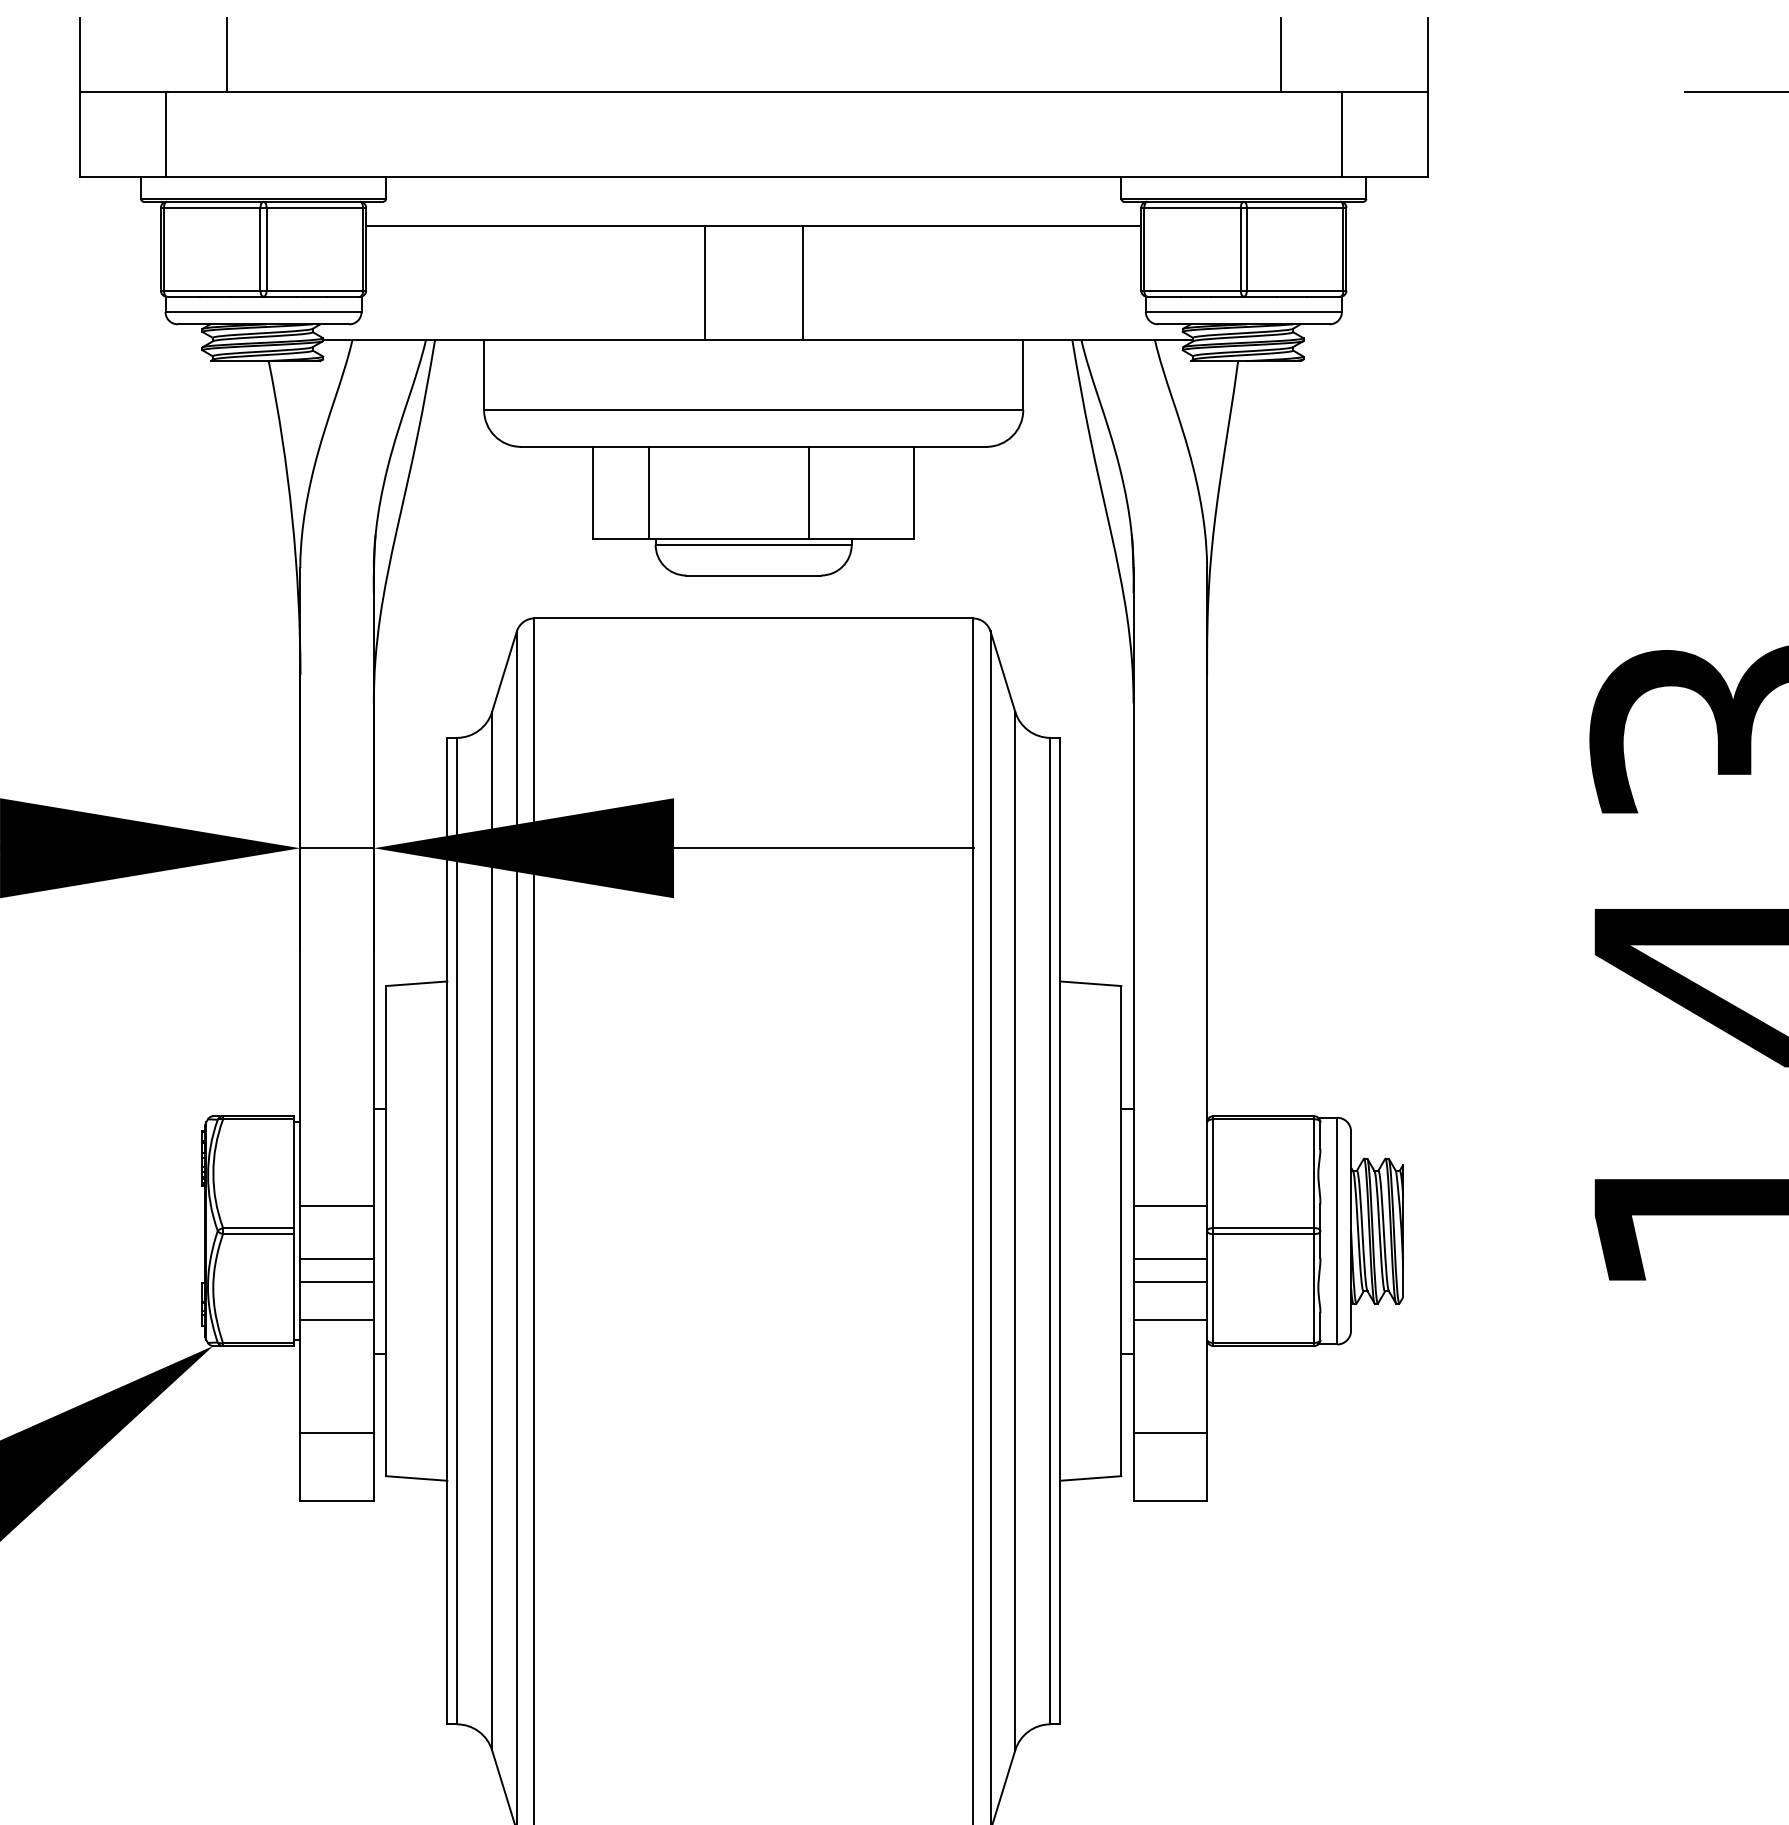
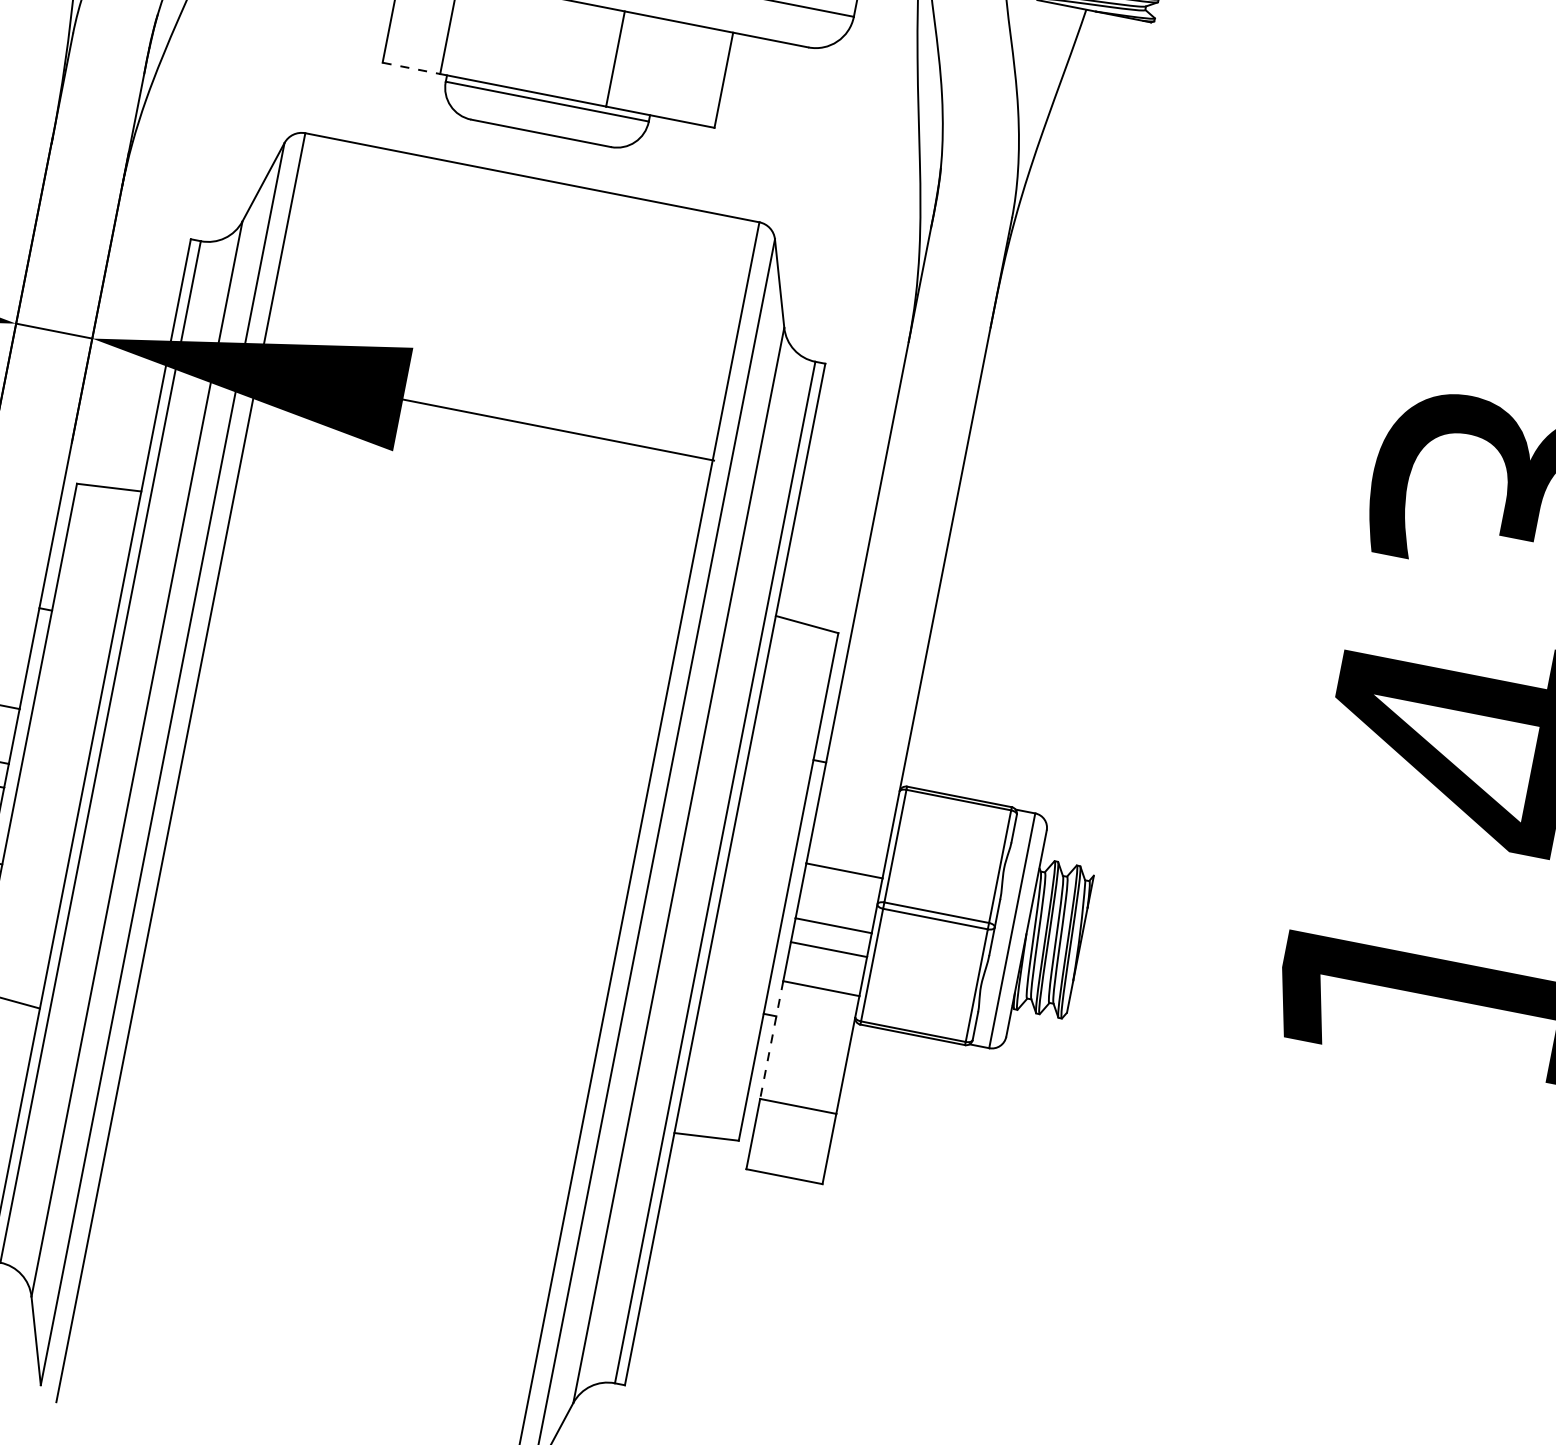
line: (621, 538) -> (411, 68), solid -> dashed
line: (1133, 1376) -> (771, 1039), solid -> dashed

